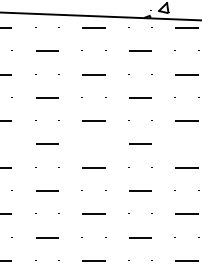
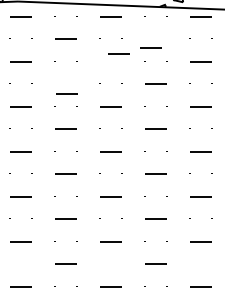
line: (139, 50) -> (150, 47), moved
line: (93, 74) -> (118, 53), moved
line: (46, 97) -> (66, 93), moved

